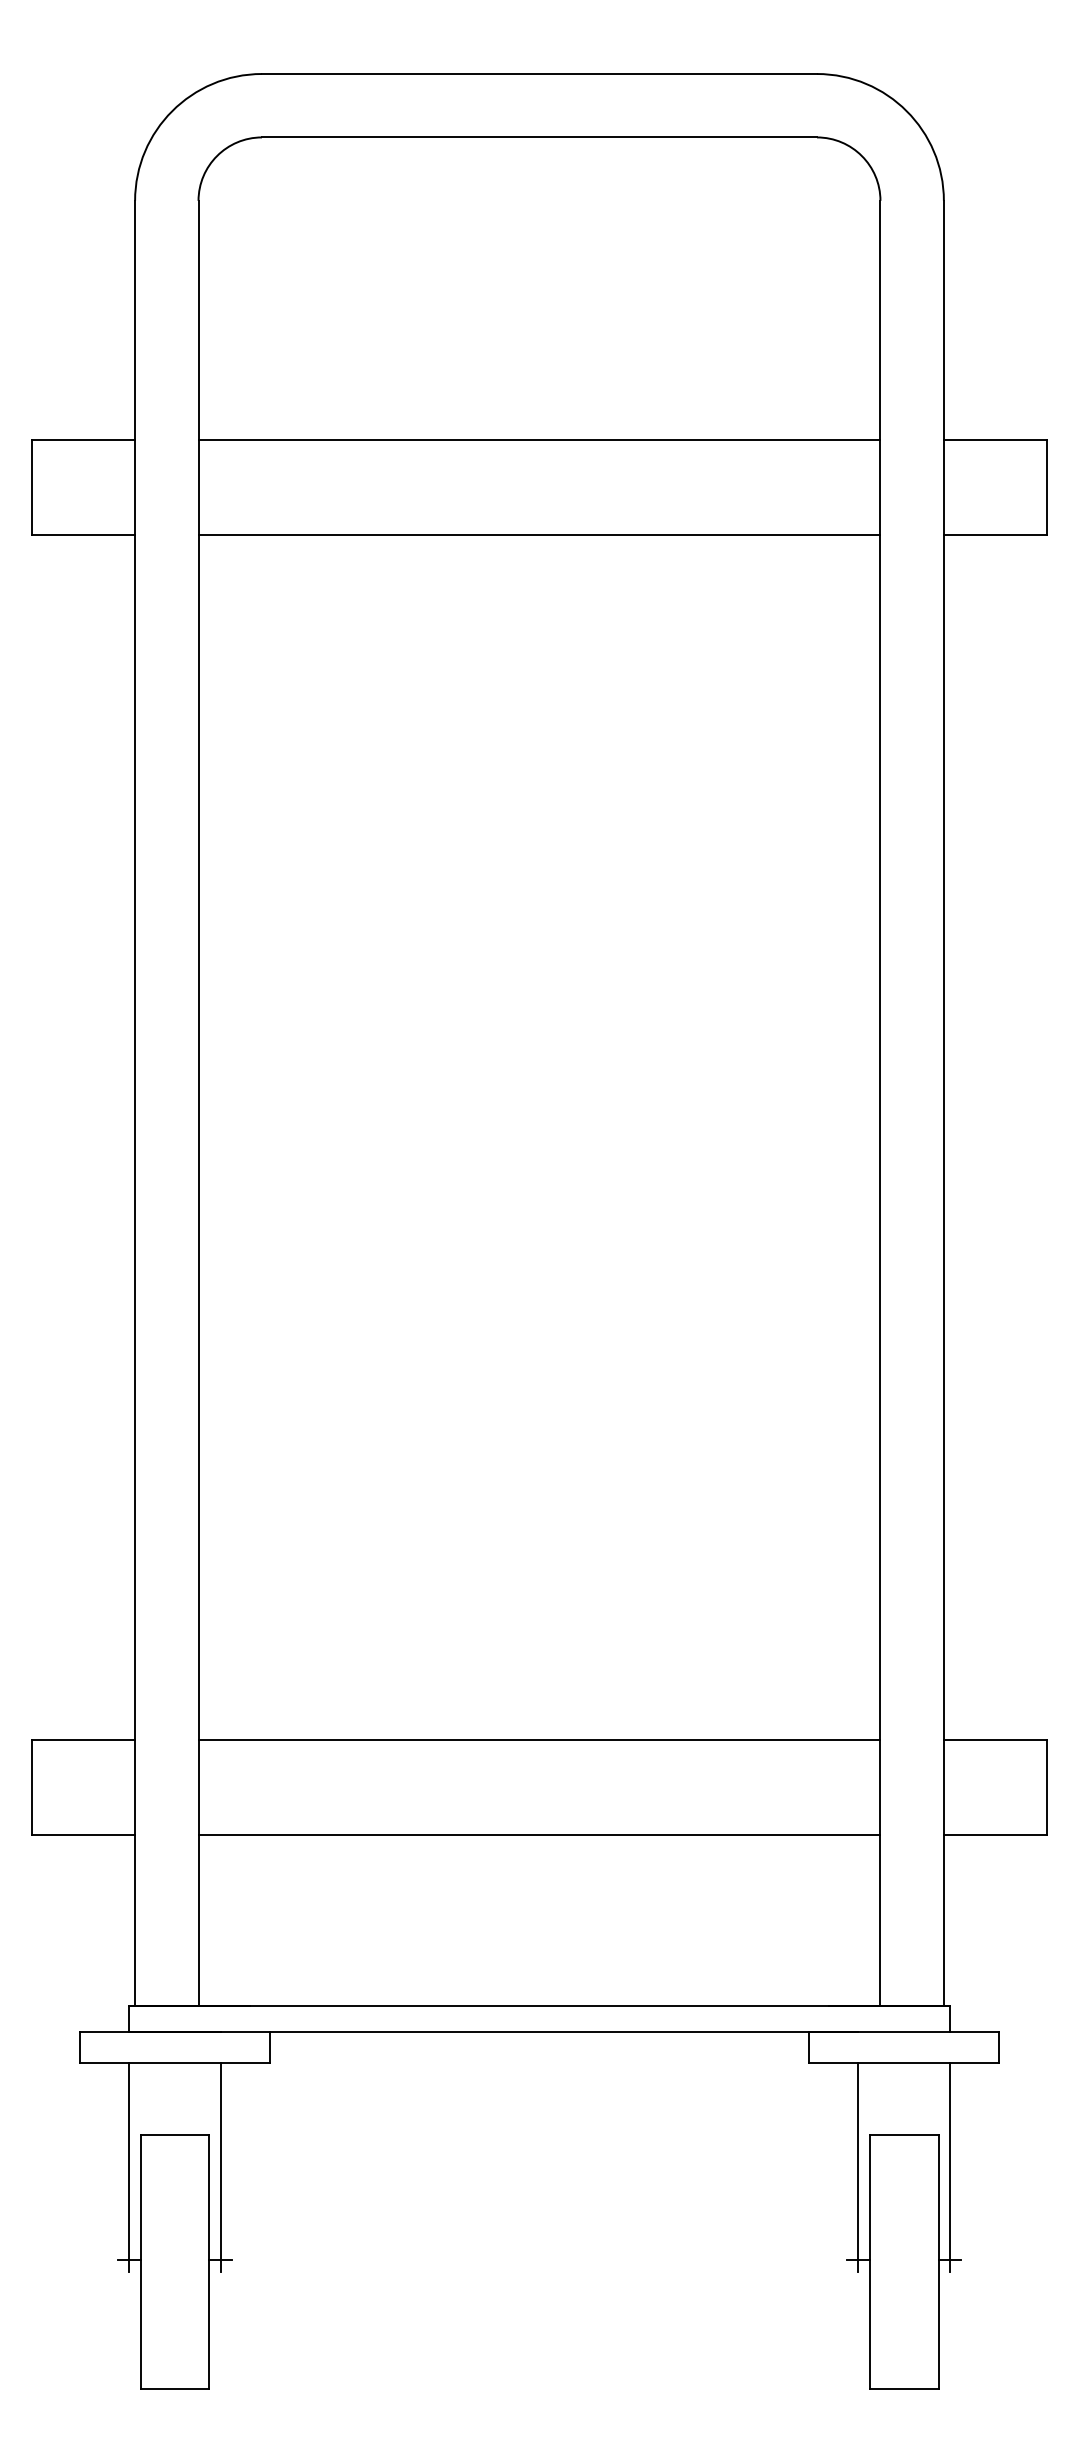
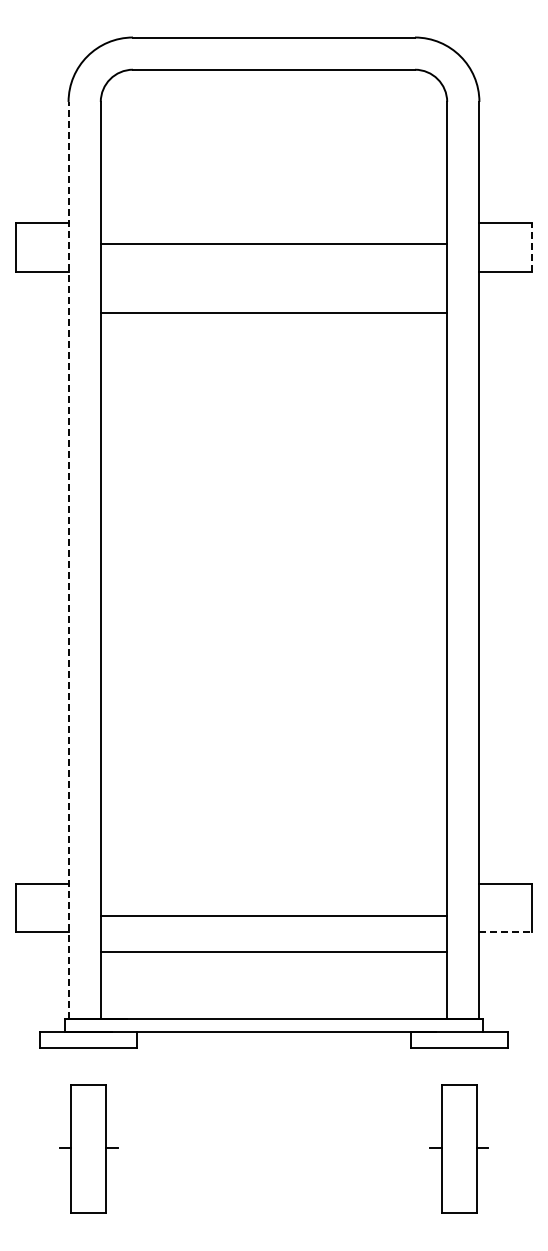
line: (538, 440) -> (273, 244), moved
line: (1046, 487) -> (531, 247), solid -> dashed
line: (538, 534) -> (273, 312), moved
line: (134, 1101) -> (68, 559), solid -> dashed
line: (538, 1739) -> (273, 915), moved
line: (538, 1835) -> (273, 952), moved
line: (997, 1835) -> (506, 932), solid -> dashed
line: (129, 2166) -> (65, 1100), removed
line: (221, 2166) -> (112, 1100), removed
line: (857, 2166) -> (435, 1100), removed
line: (949, 2166) -> (482, 1100), removed

